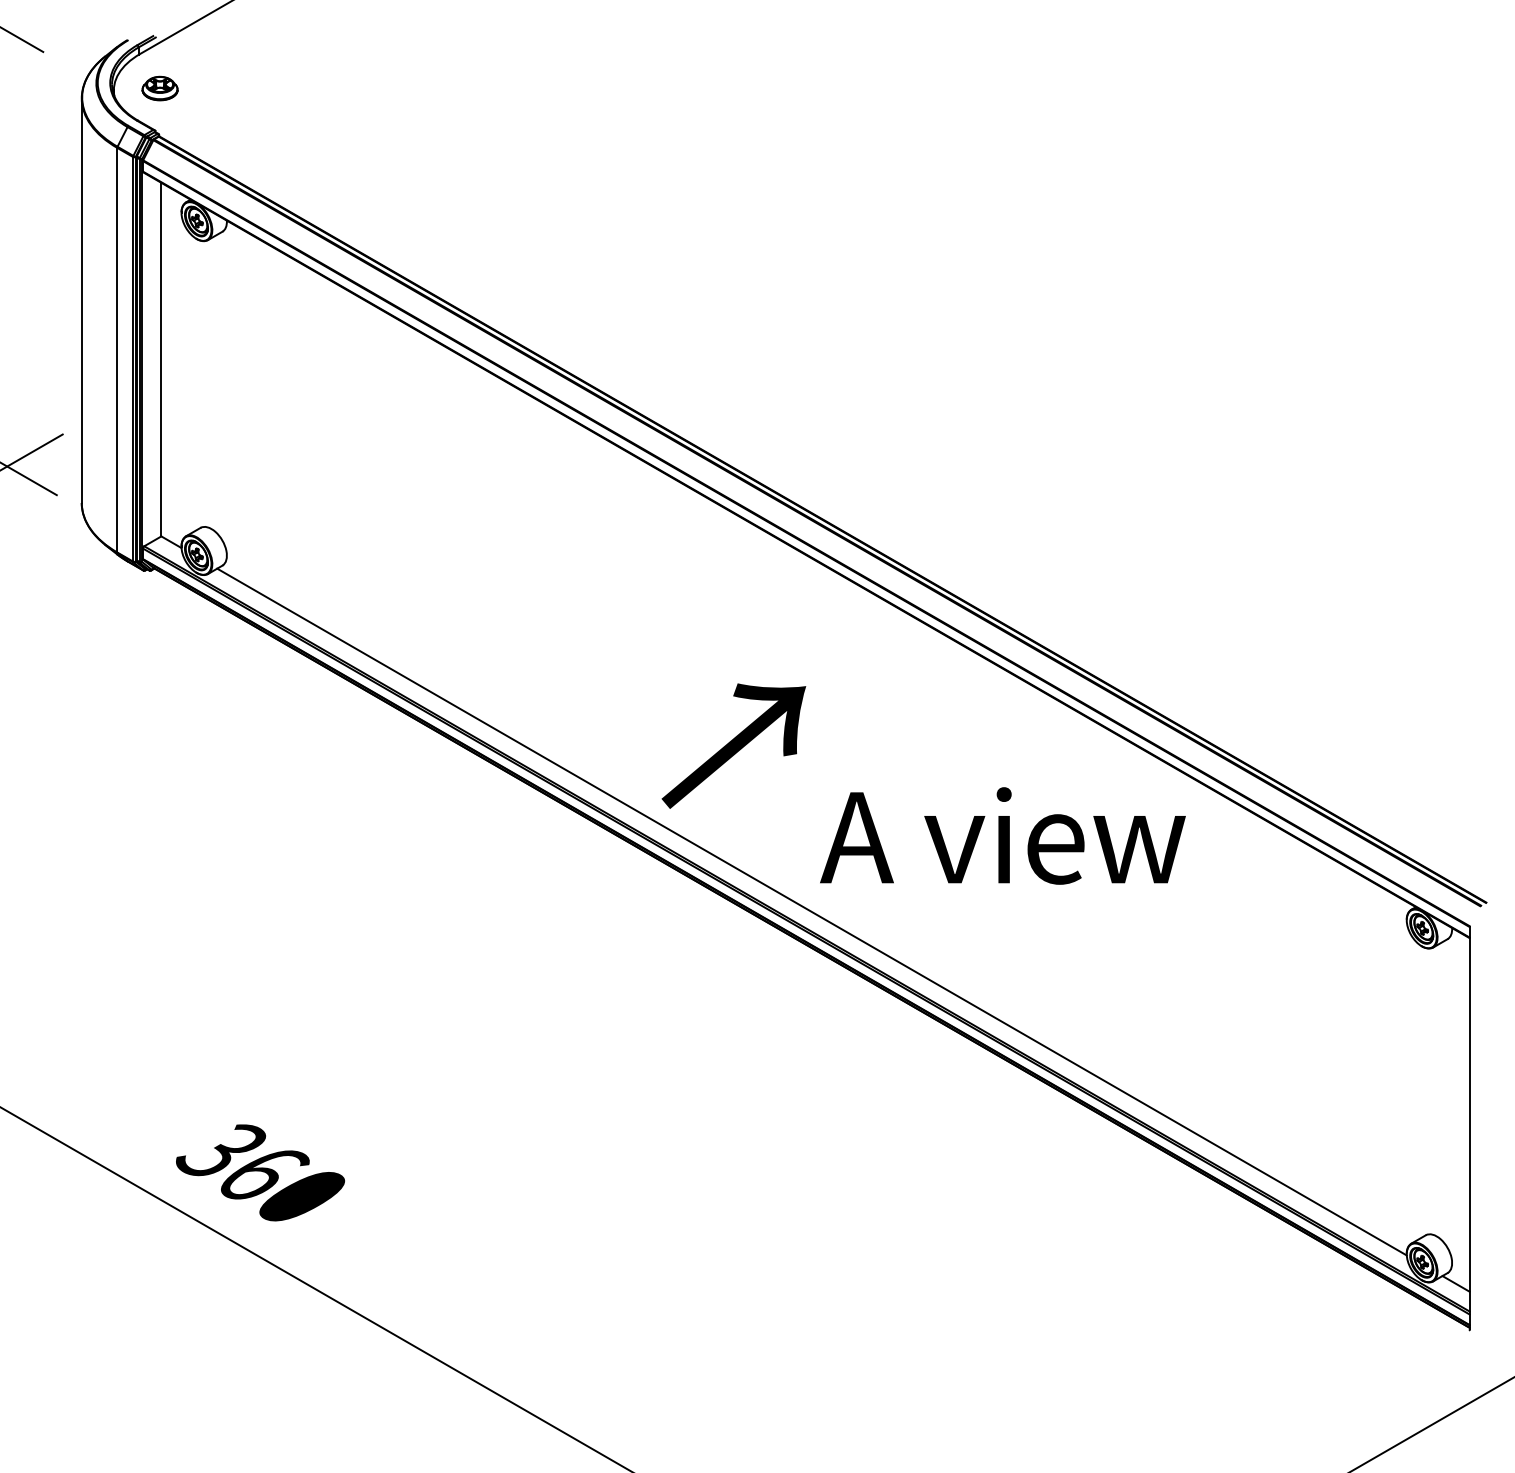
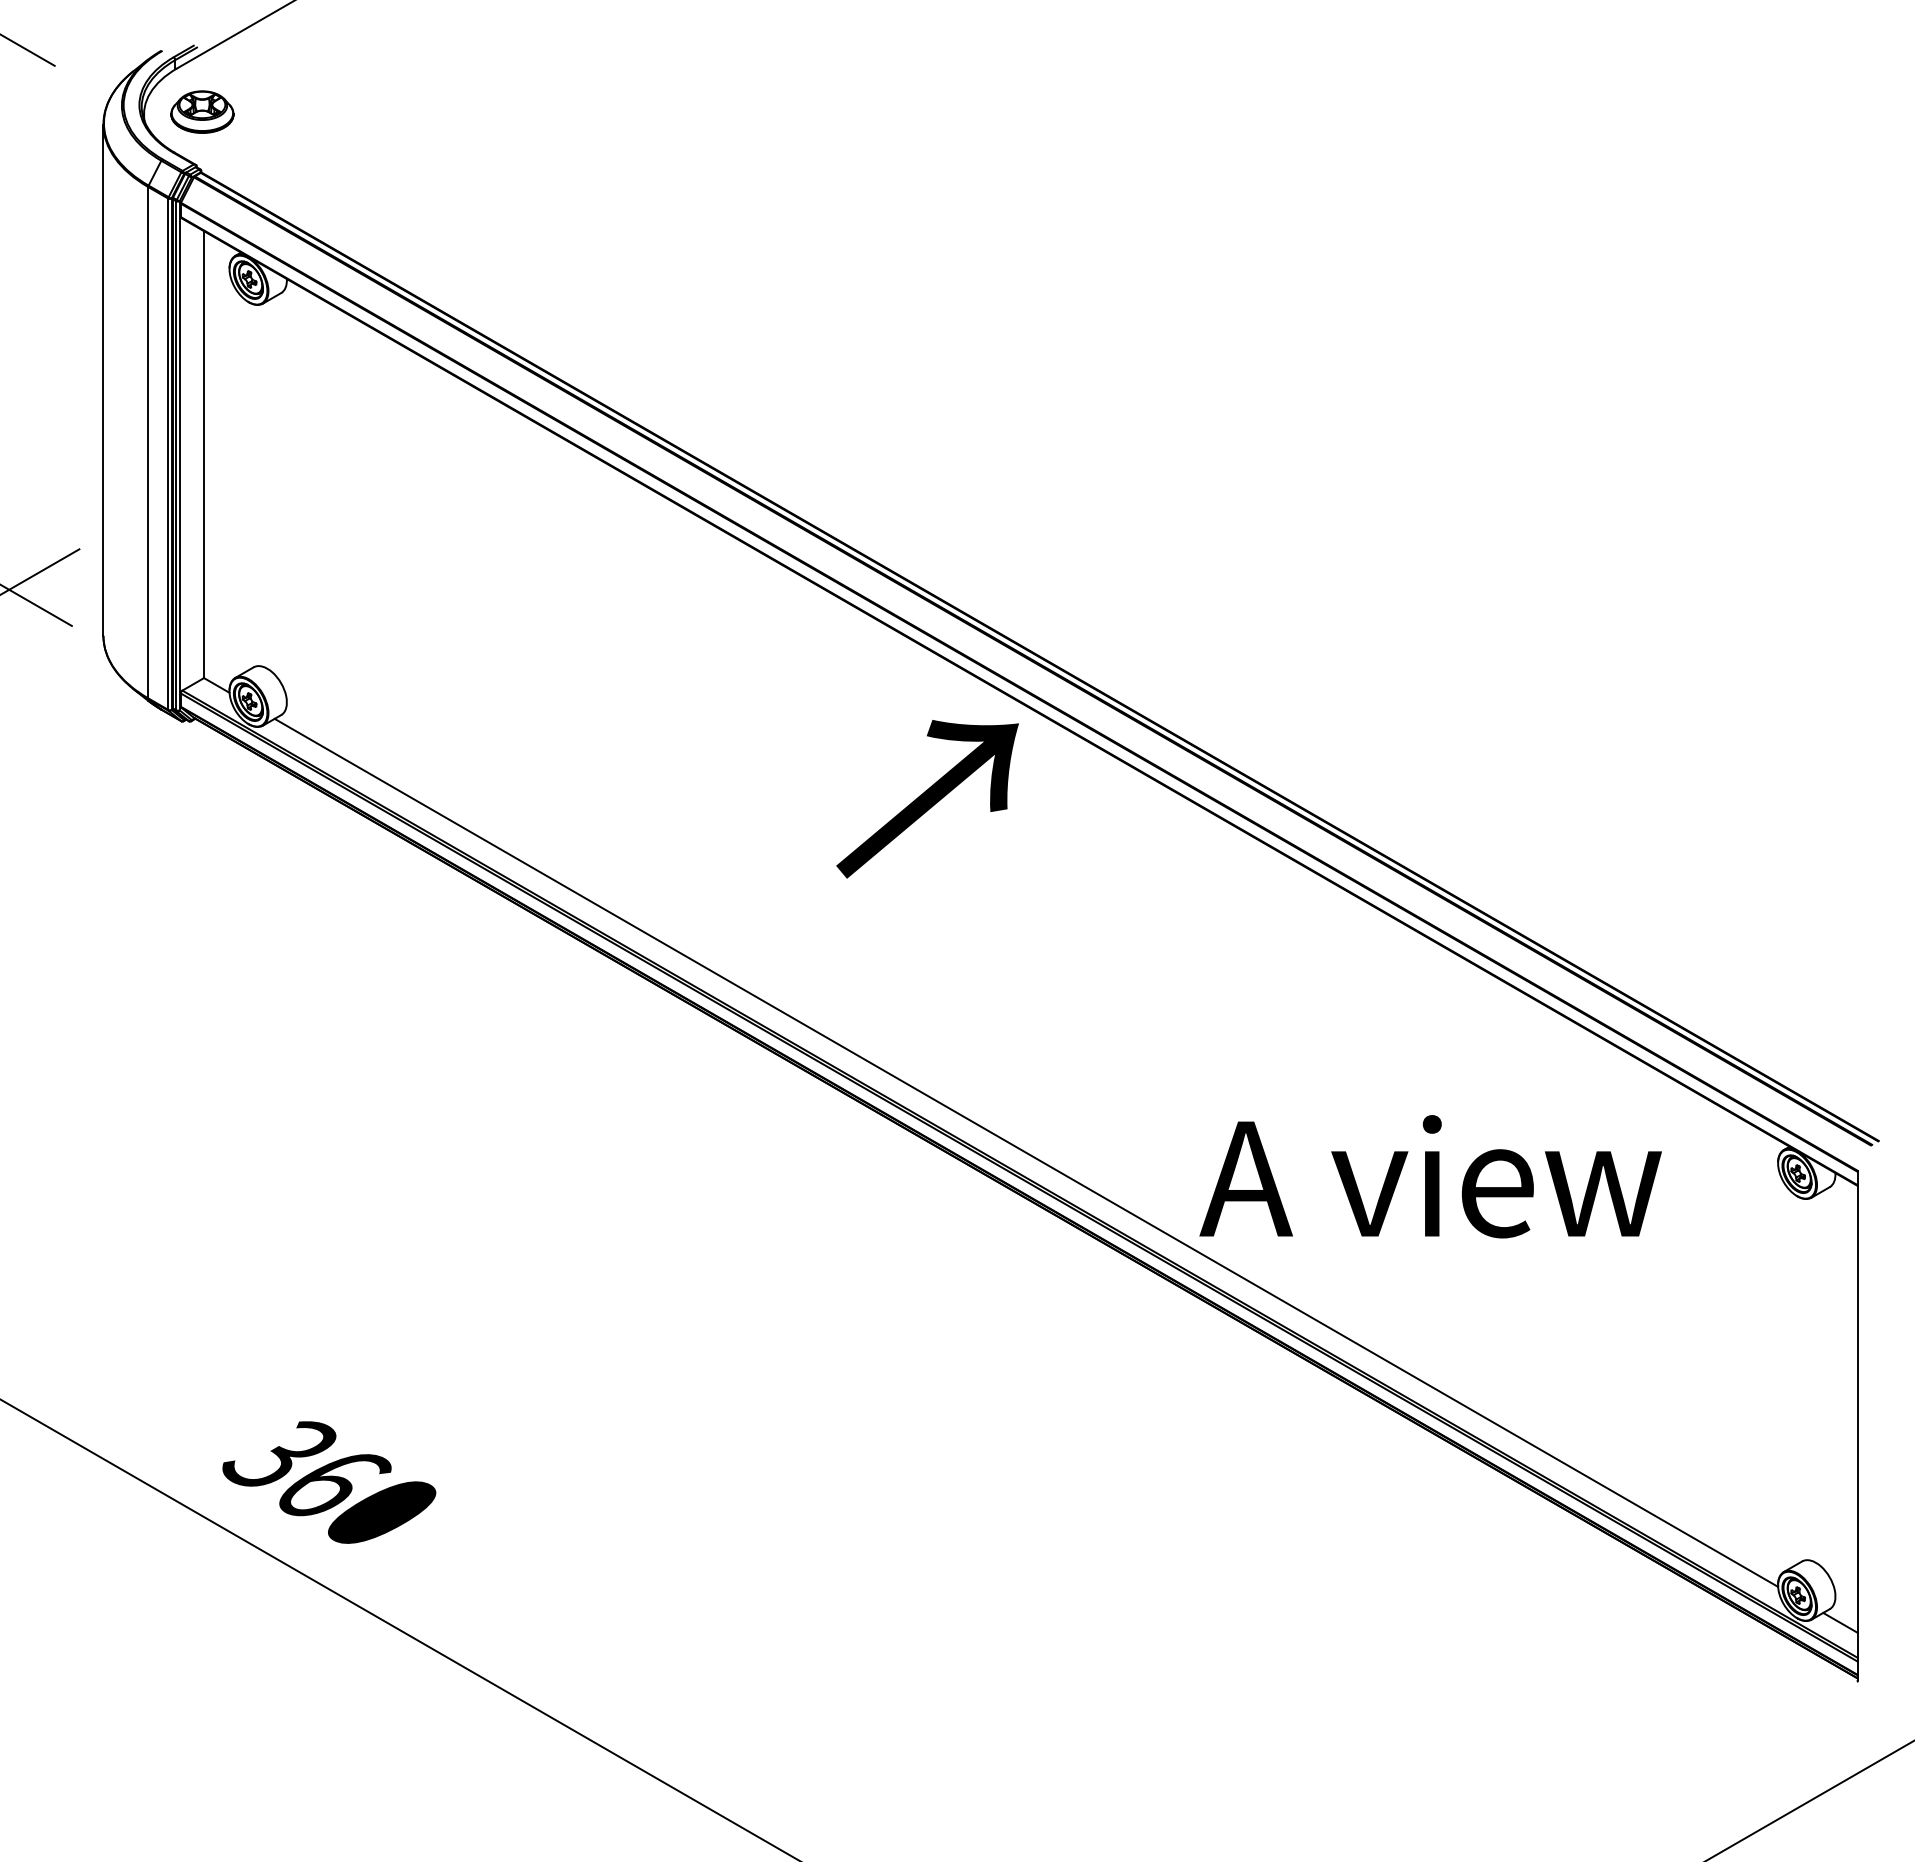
part: (160, 88) -> (202, 111), size x1.4
text: (733, 746) -> (927, 799), moved
text: (1002, 835) -> (1430, 1176), moved

